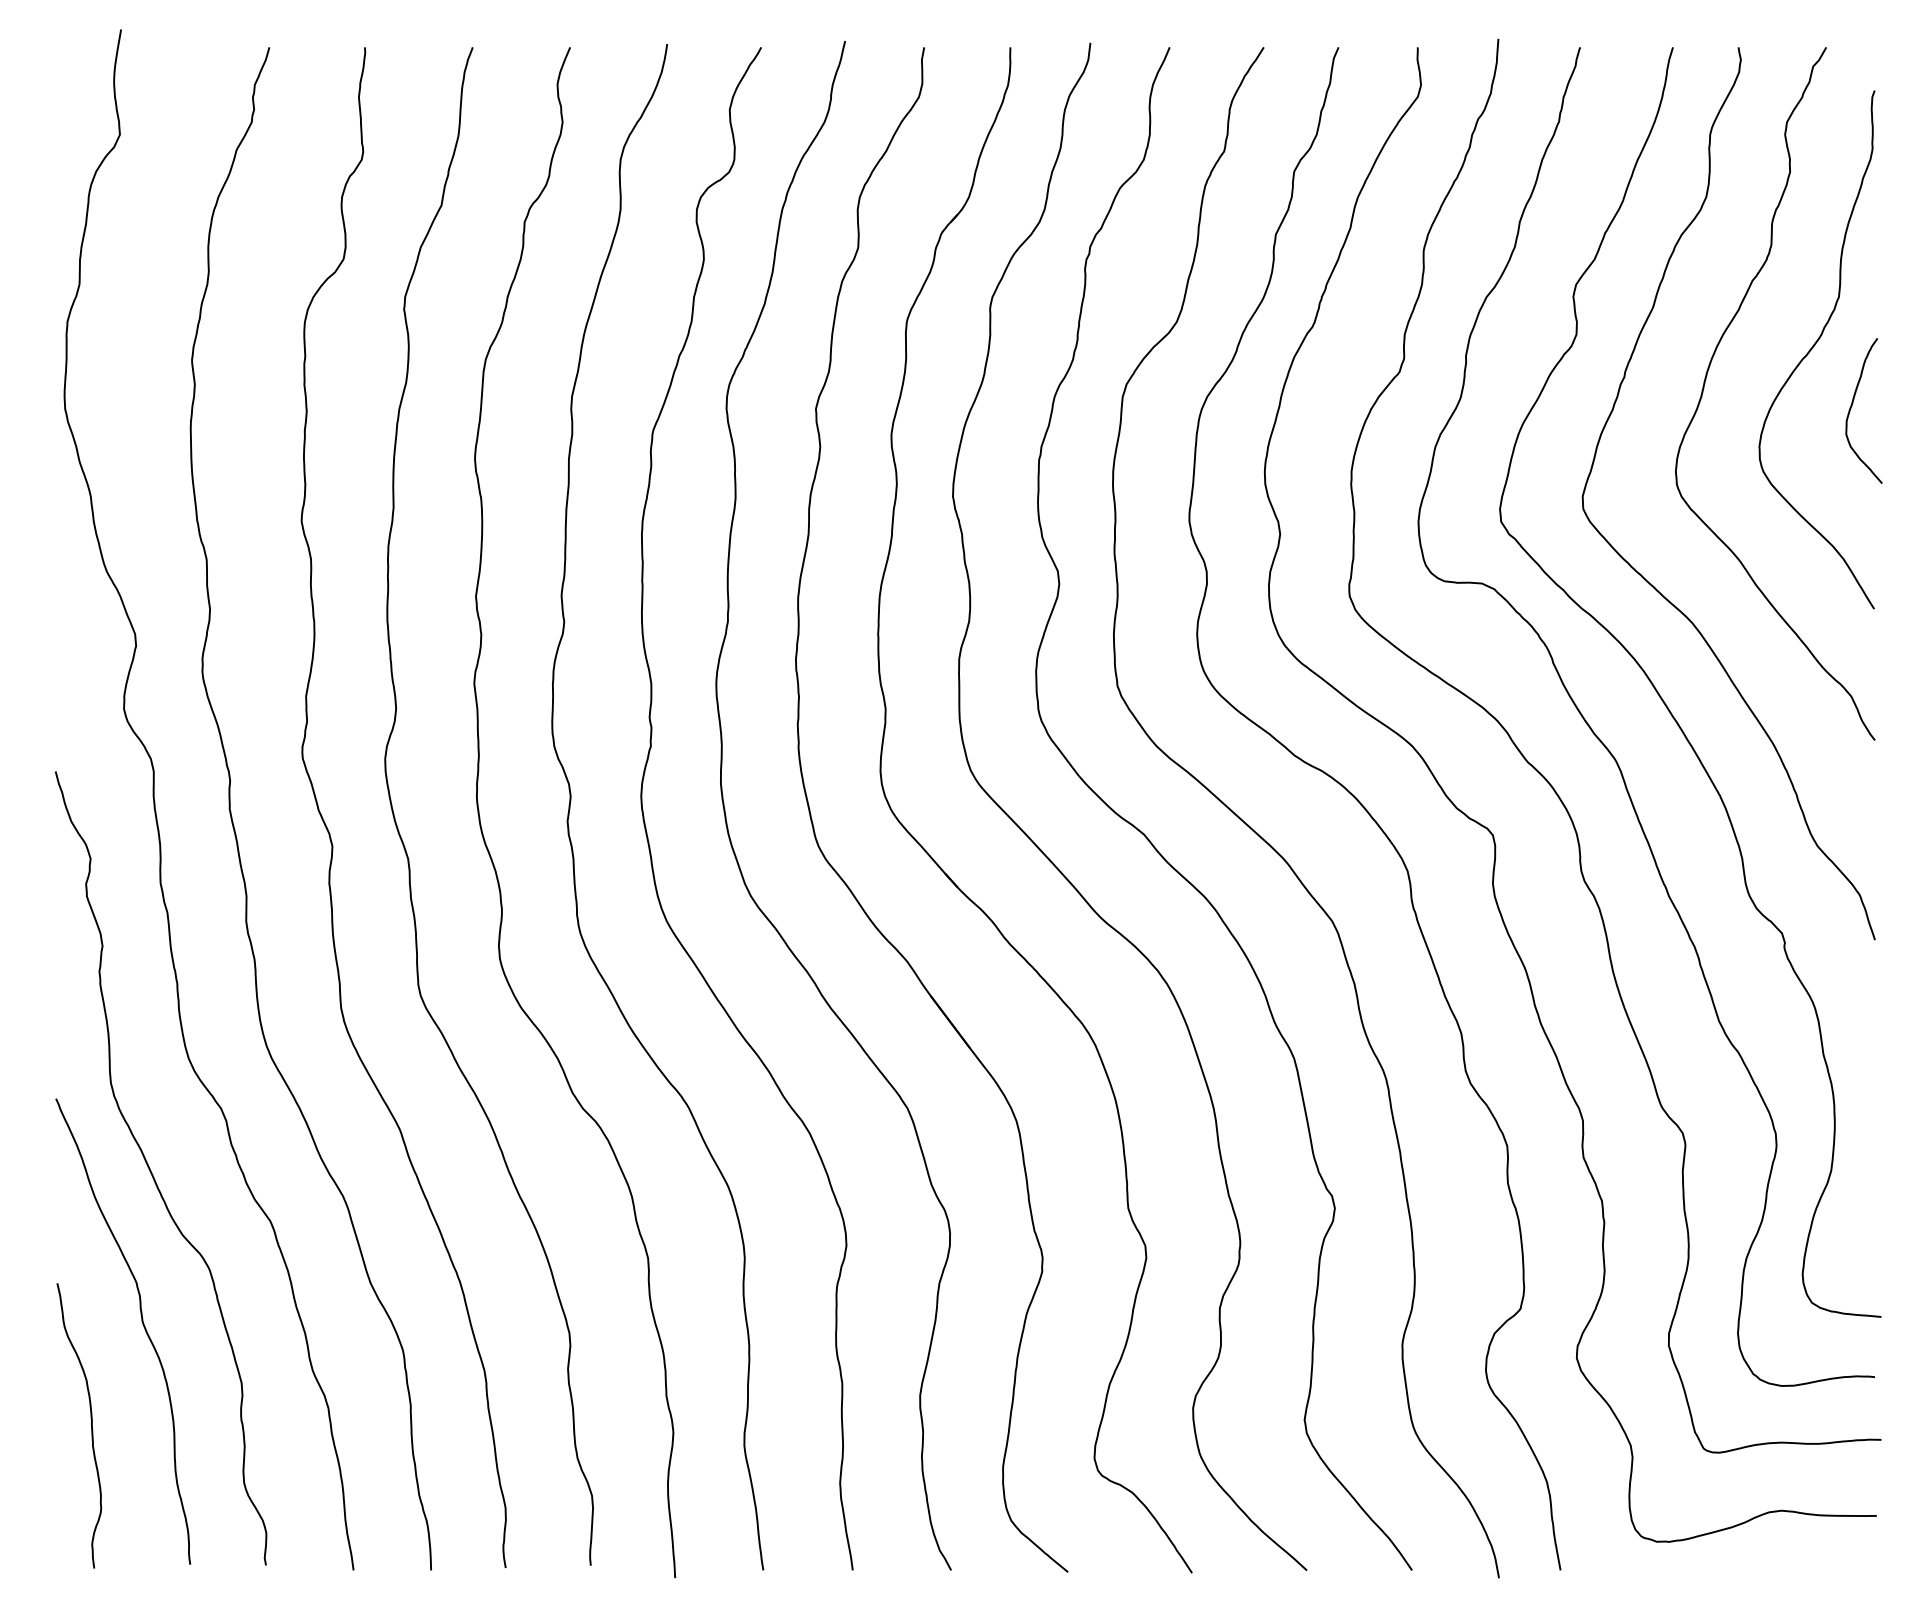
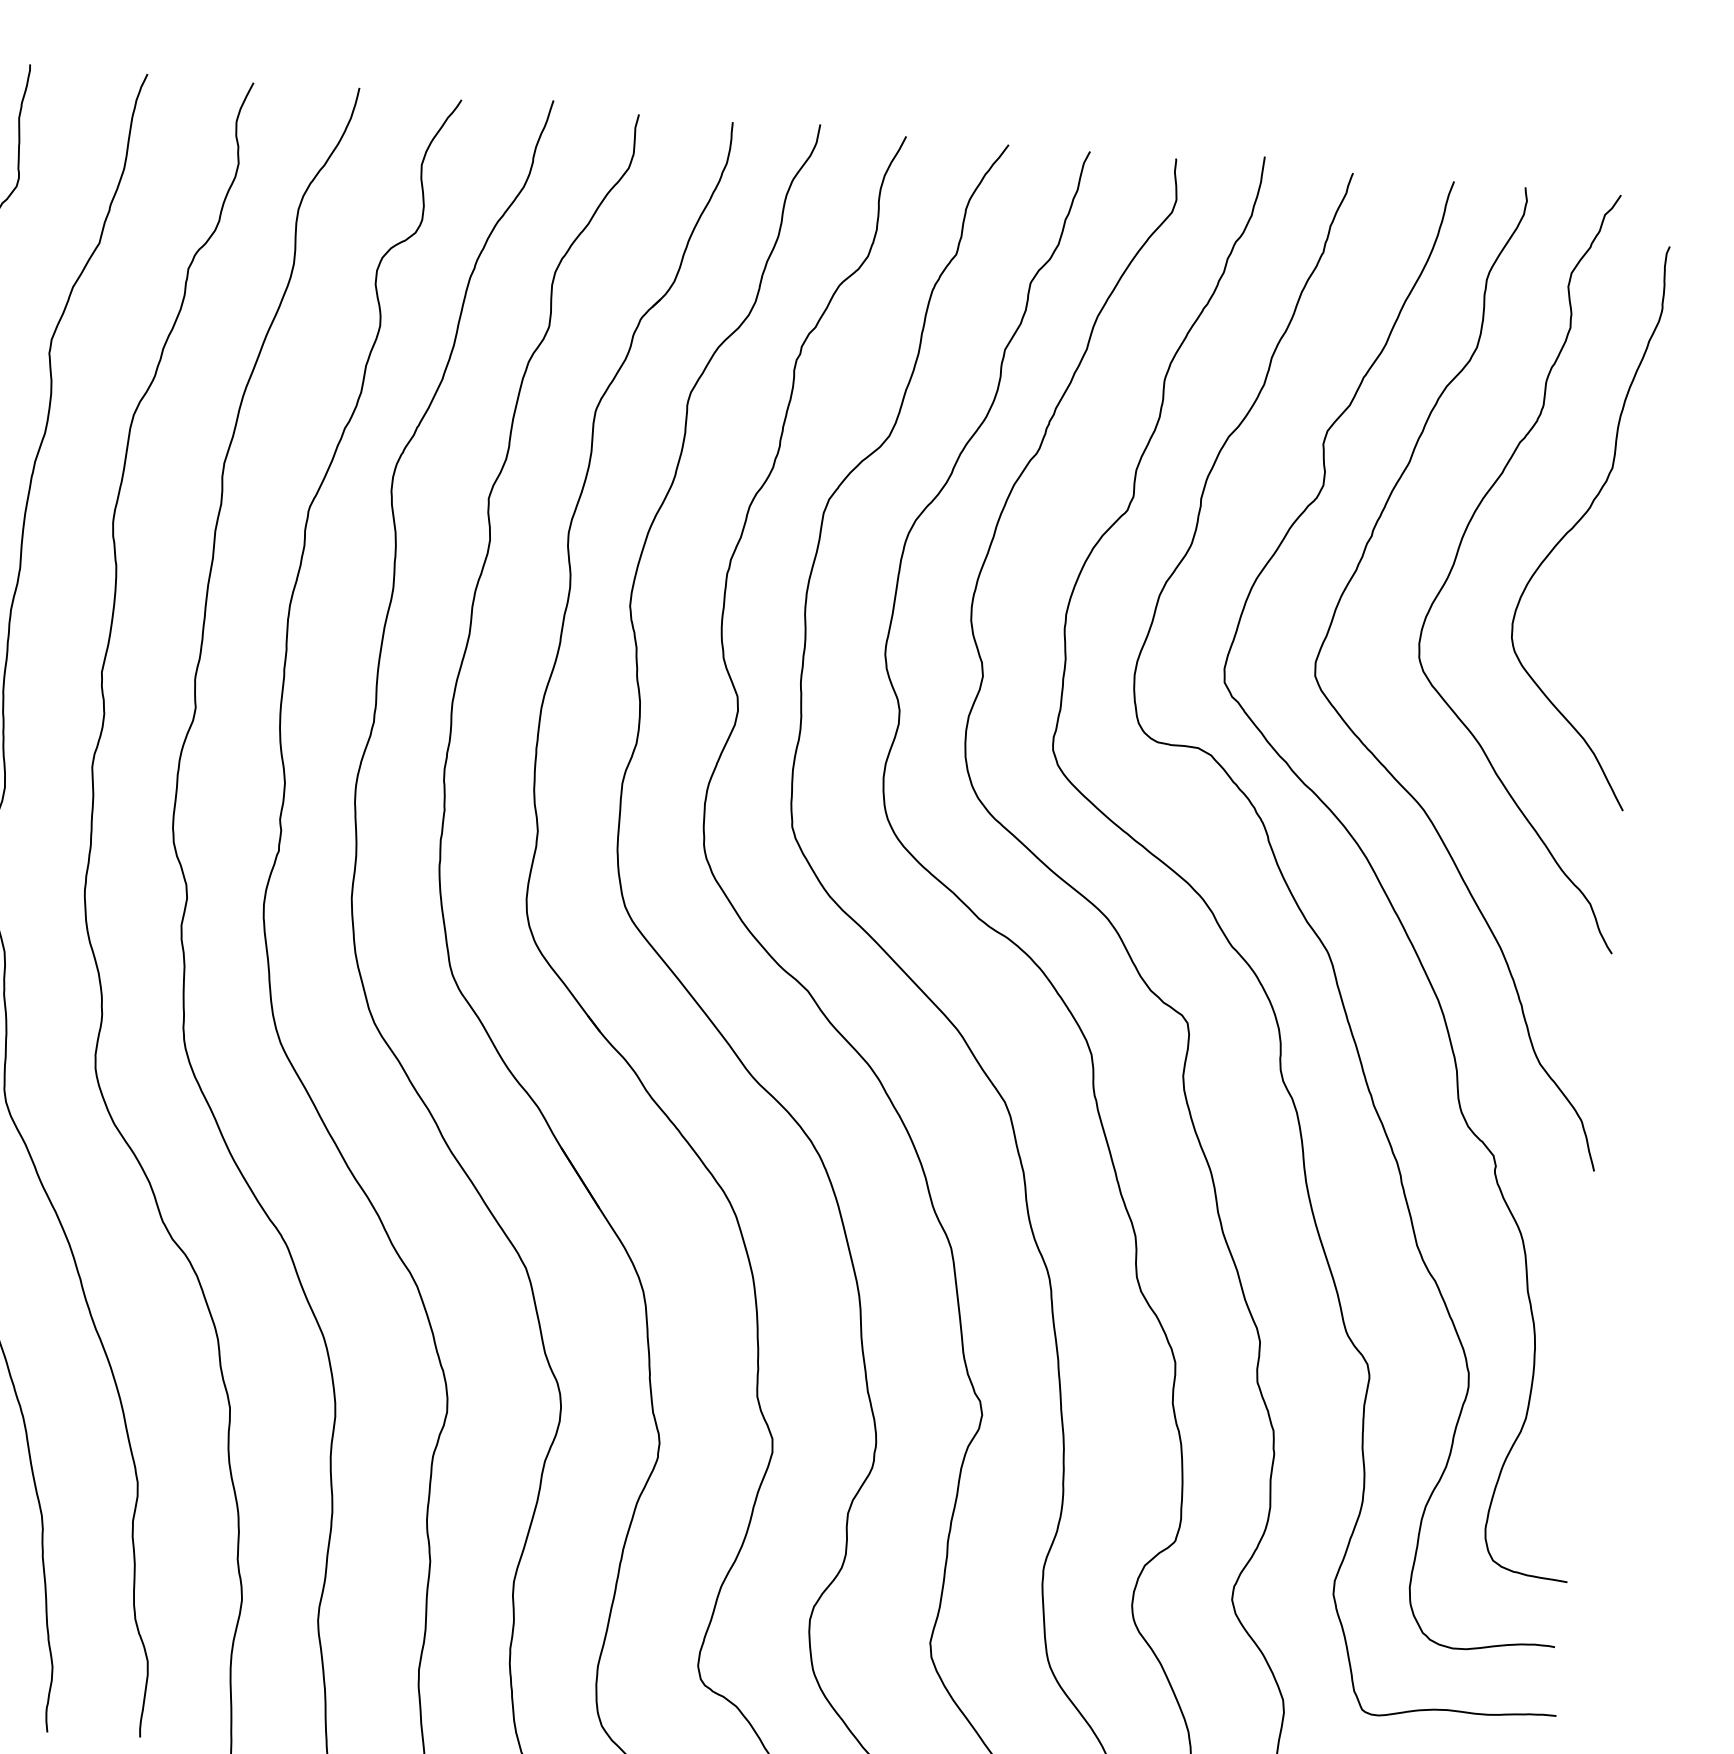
curve: (1852, 406) -> (1617, 588), removed

